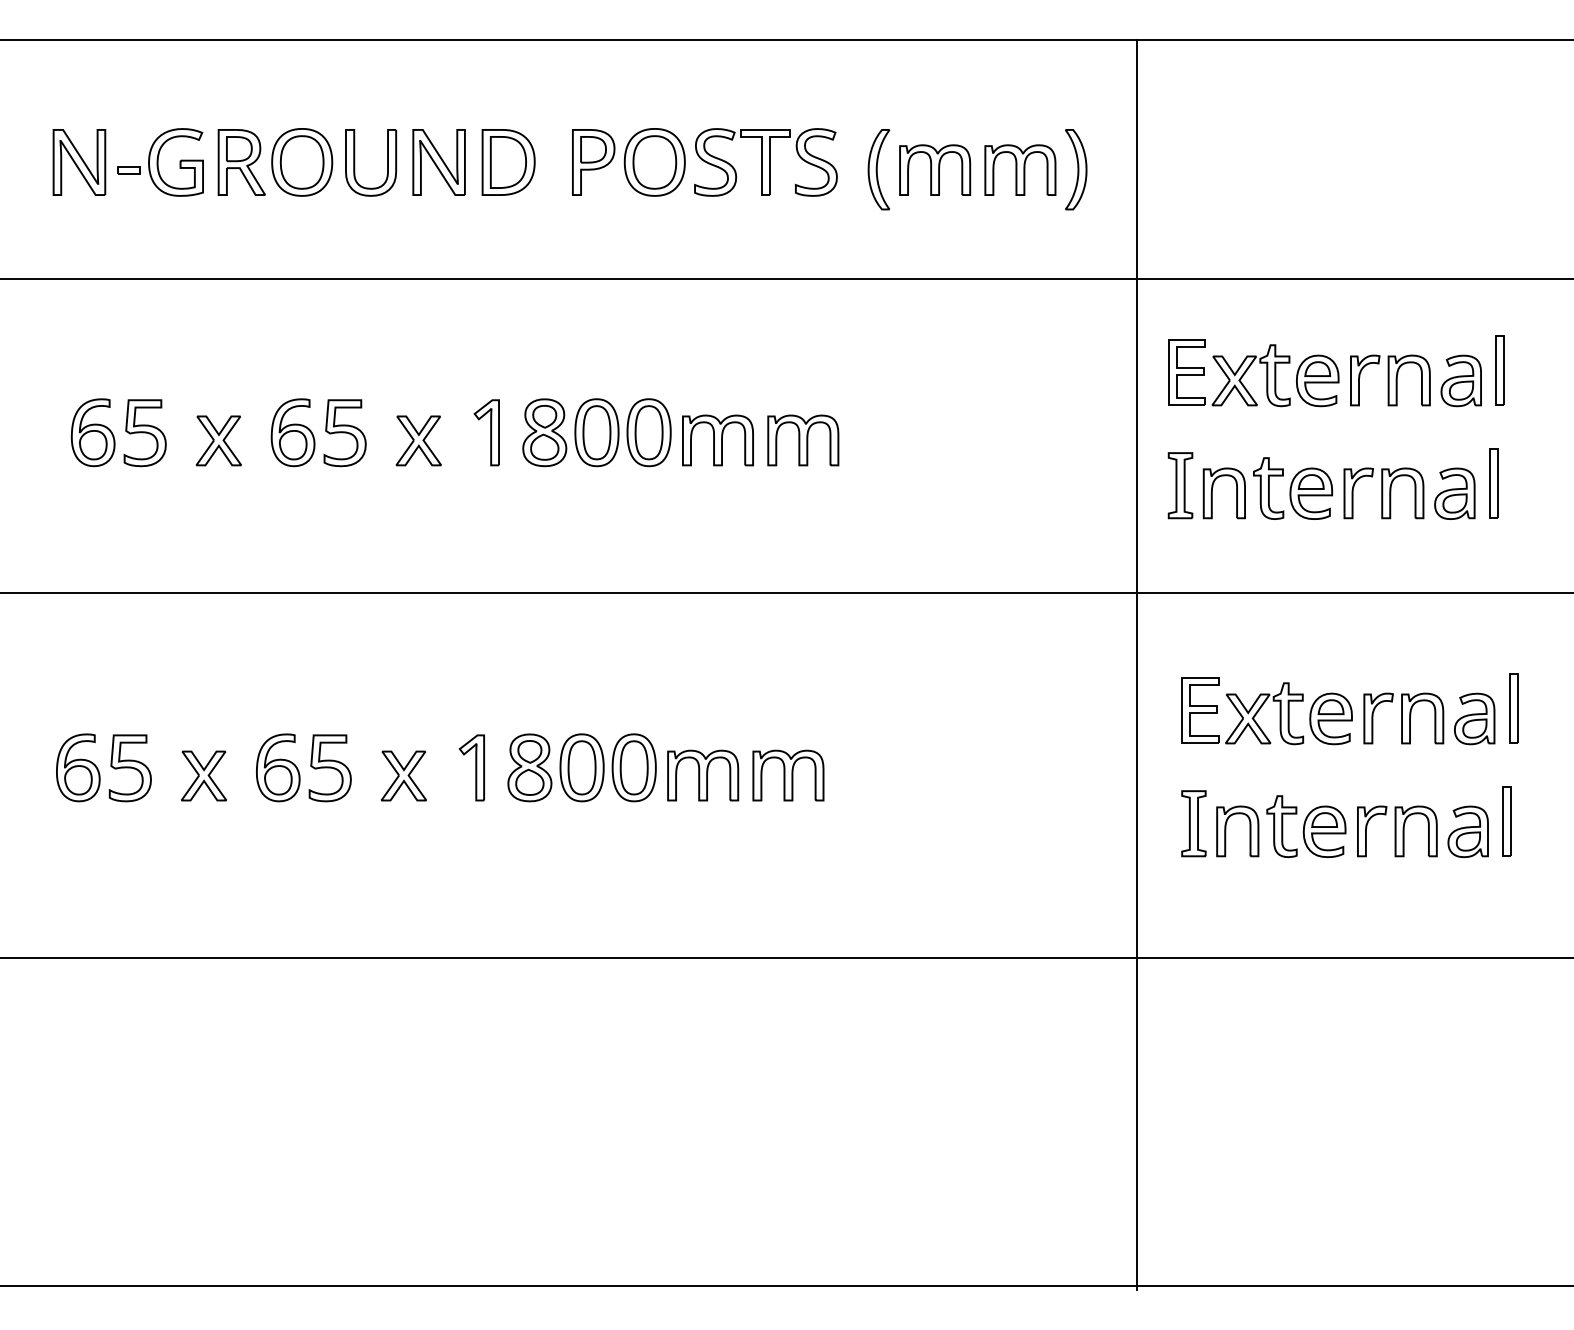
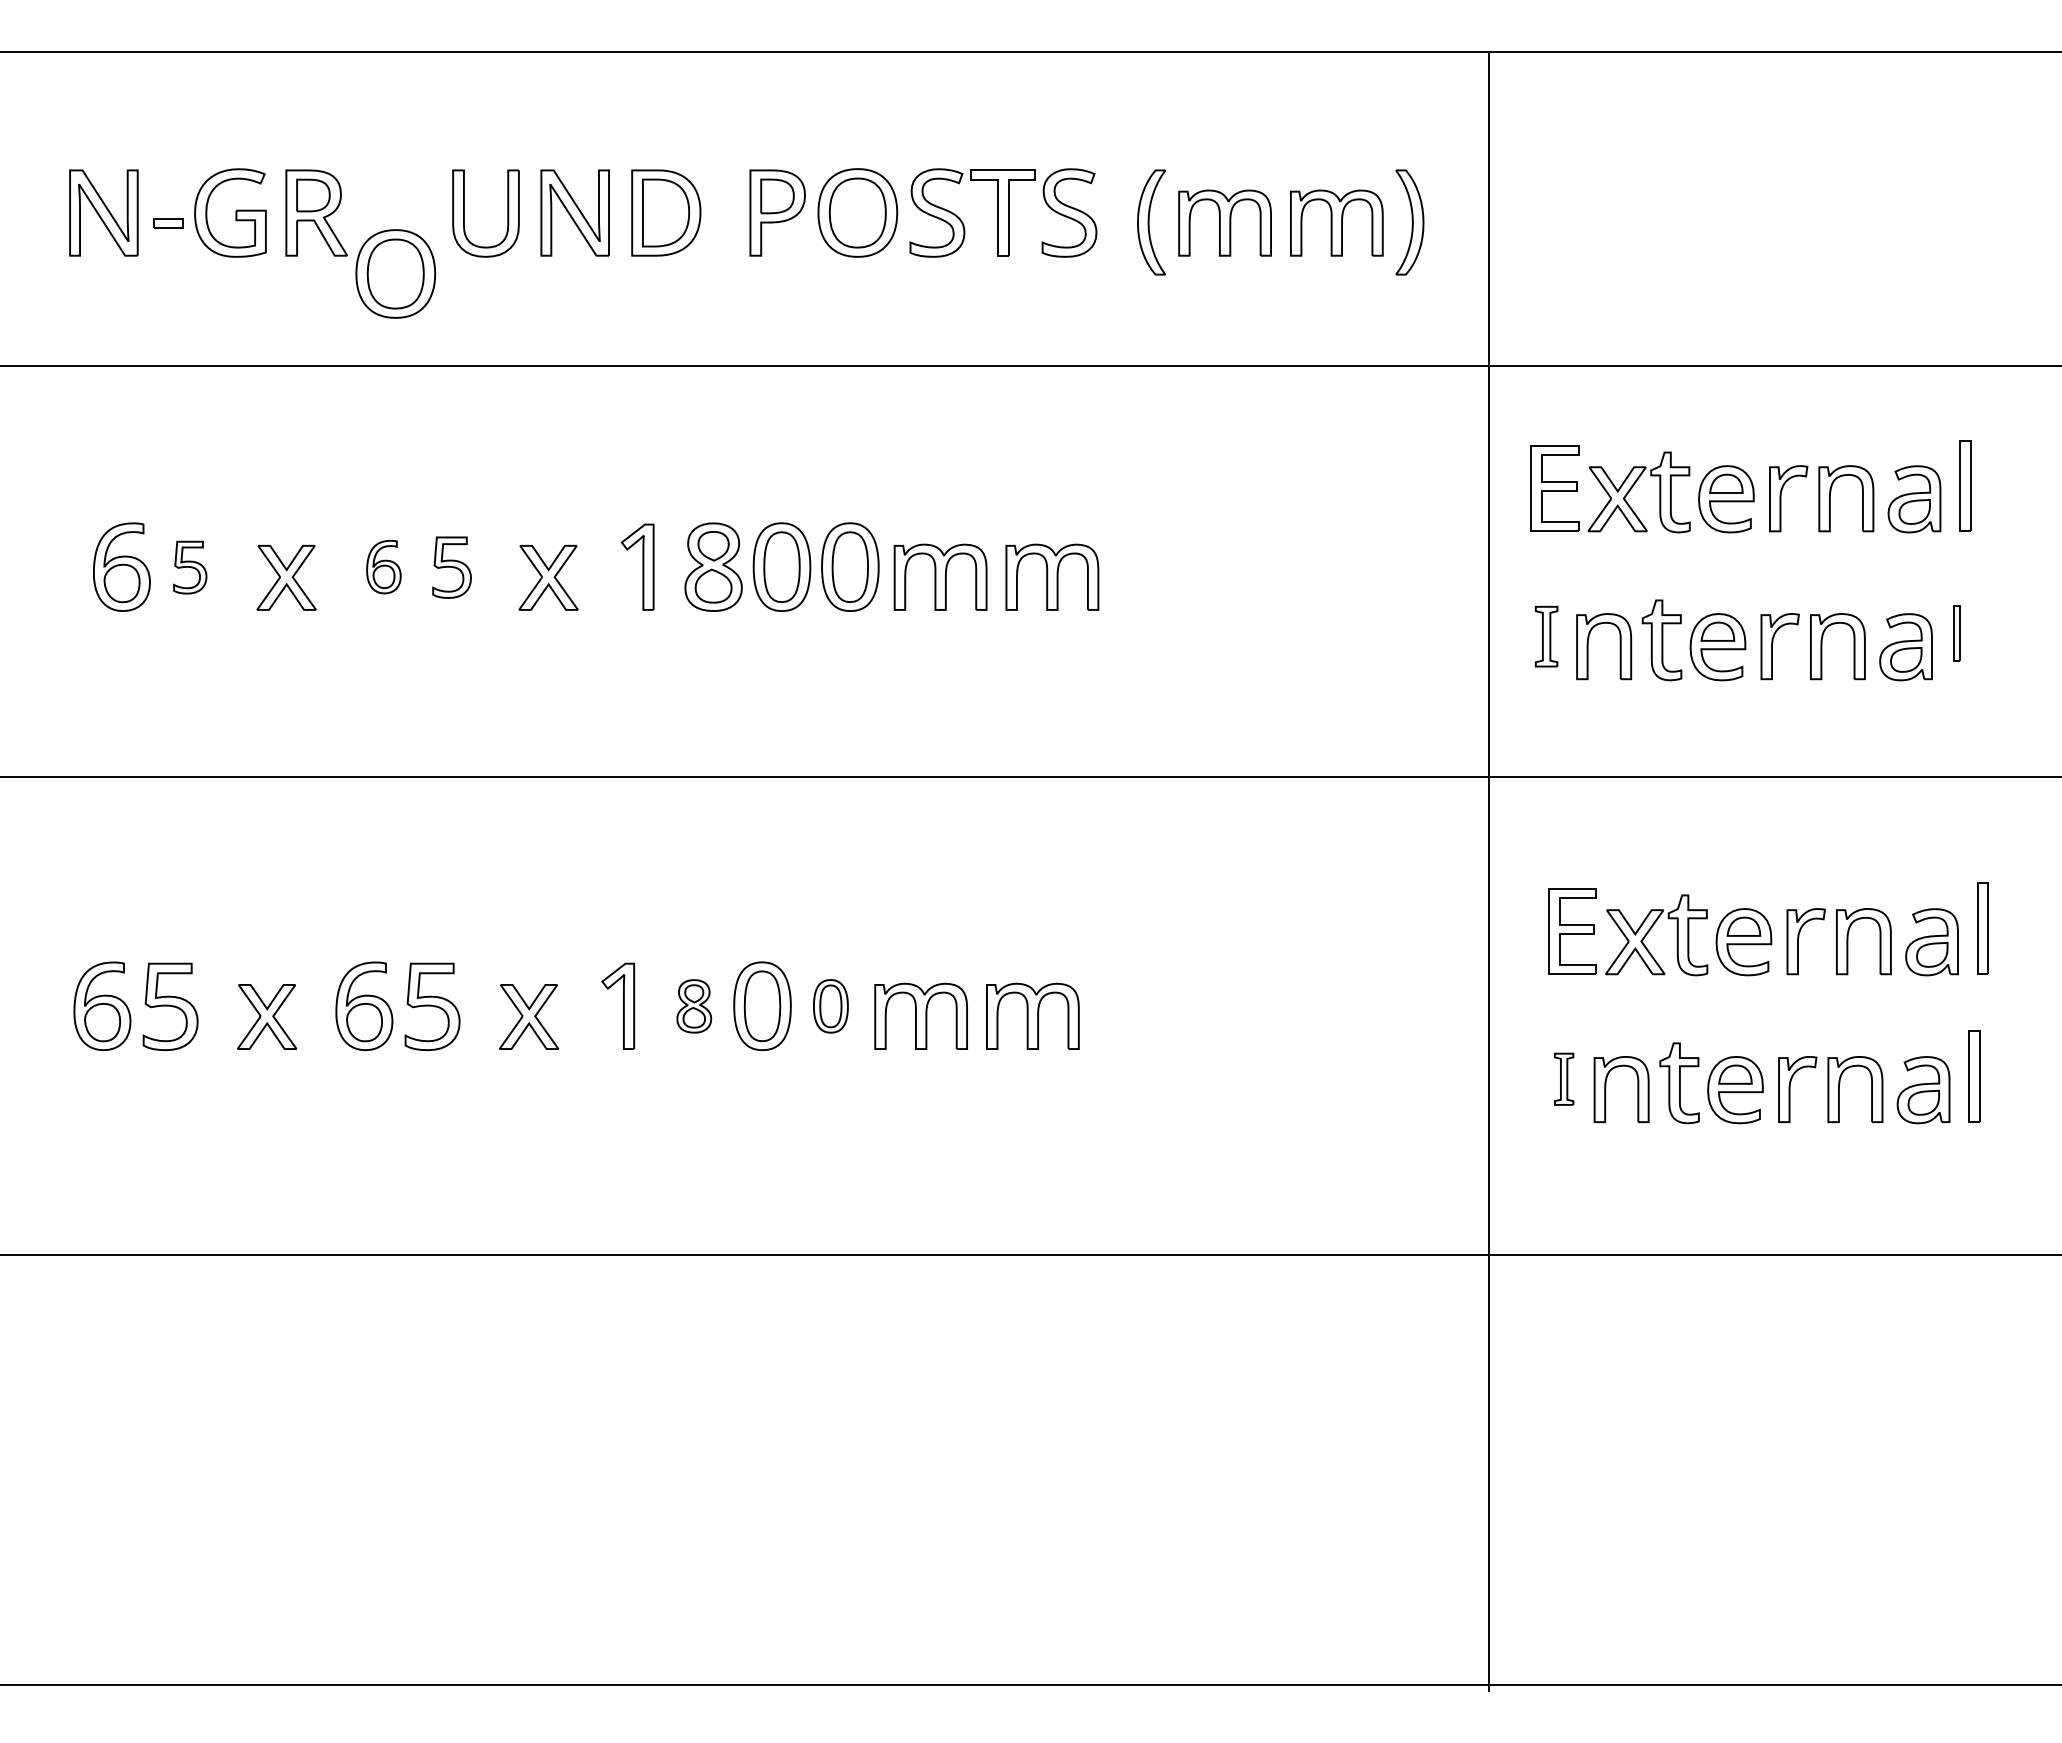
part: (301, 162) -> (395, 273), moved
part: (145, 432) -> (190, 567), size x0.6
part: (292, 432) -> (383, 566), size x0.6
part: (344, 432) -> (451, 567), size x0.7
part: (1493, 483) -> (1956, 633), size x0.6
part: (1180, 485) -> (1546, 636), size x0.7
part: (530, 768) -> (694, 1006), size x0.6
part: (633, 768) -> (830, 1006), size x0.6
part: (1193, 822) -> (1563, 1078), size x0.6

